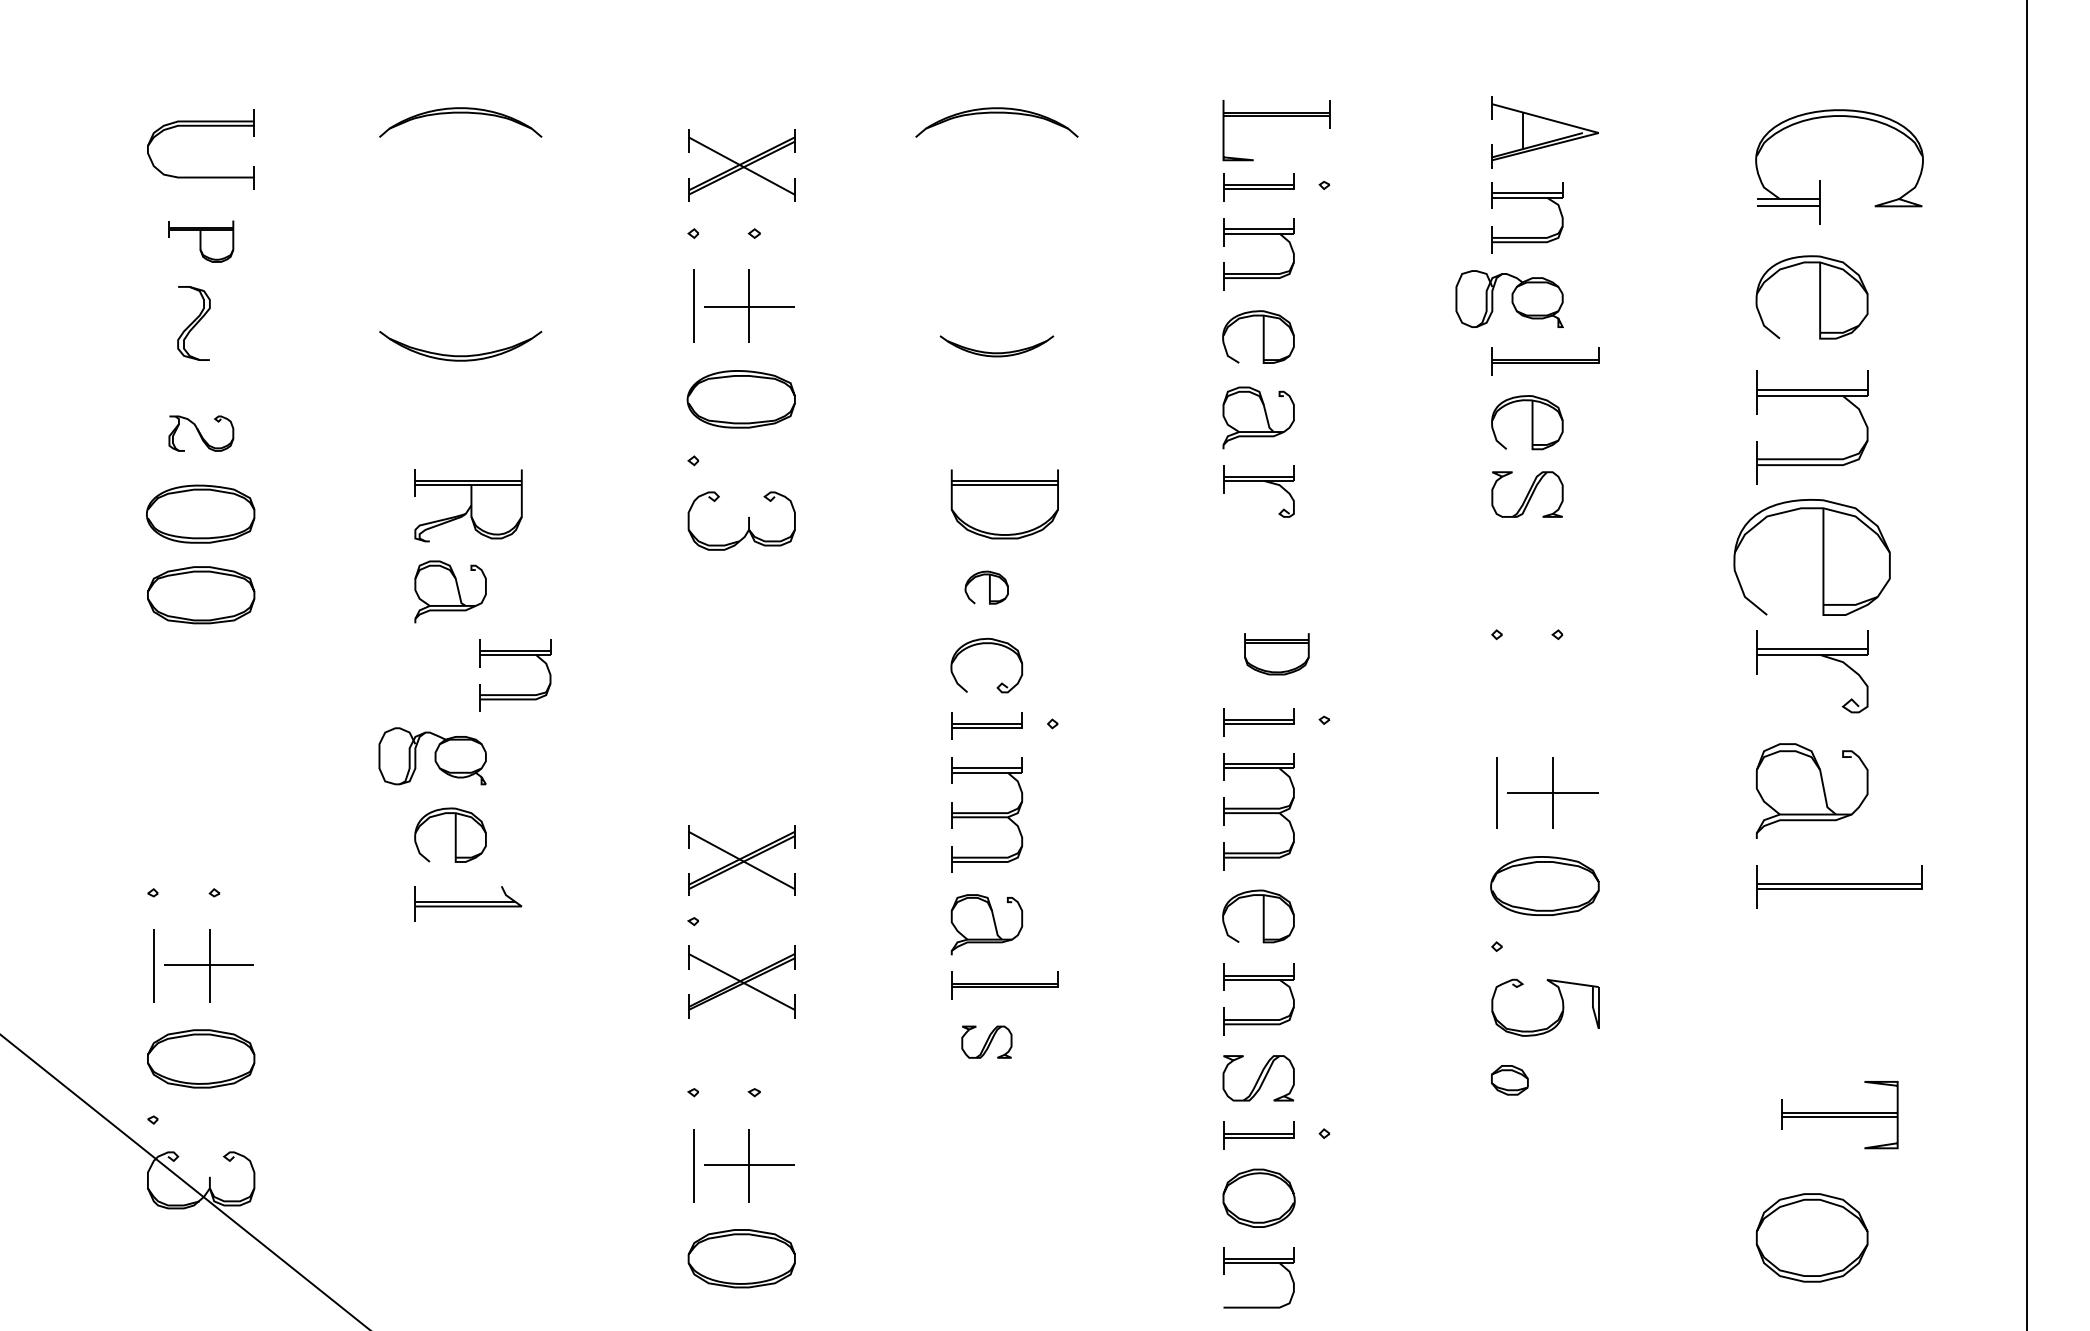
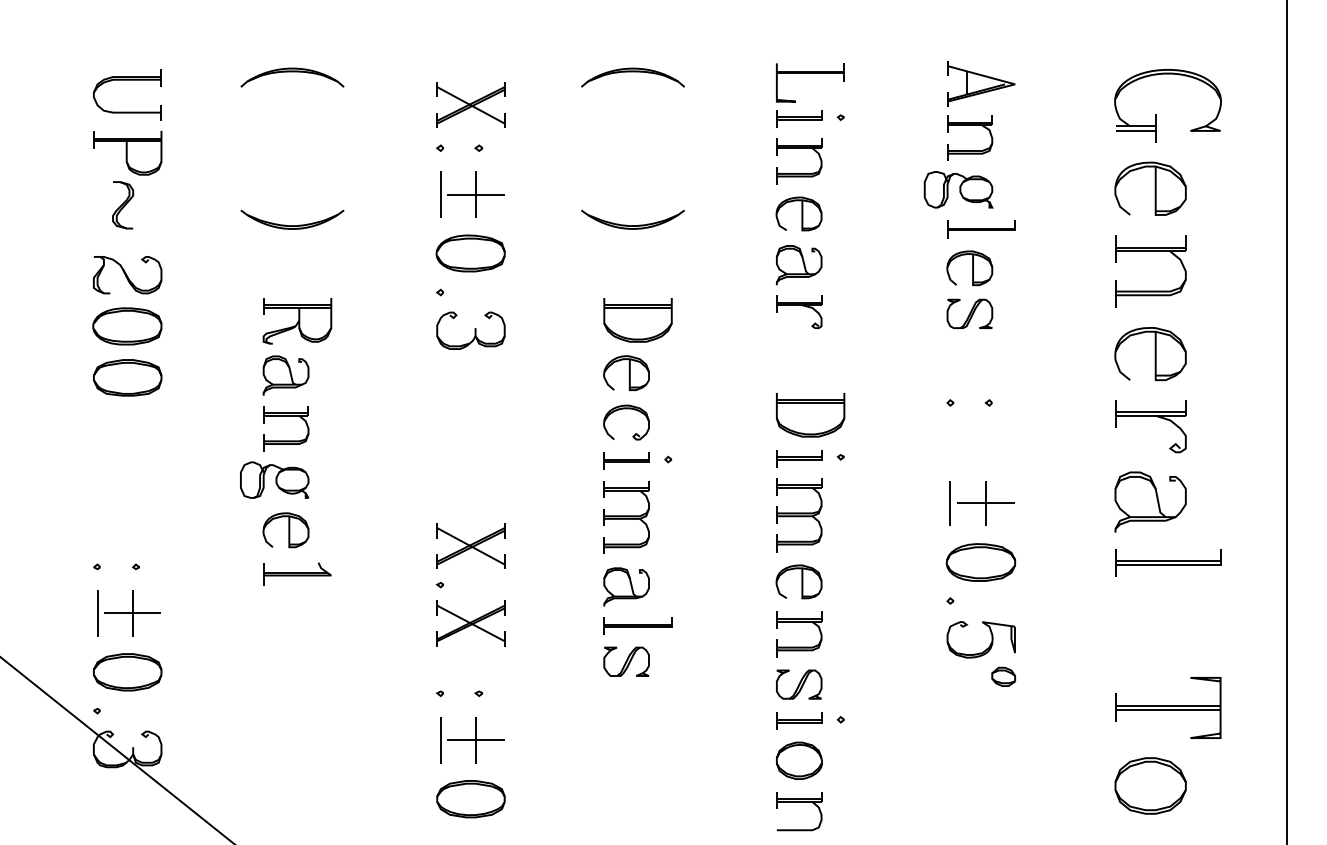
part: (200, 241) -> (127, 153), size x1.67
part: (996, 345) -> (632, 219), size x1.43
part: (200, 434) -> (127, 275), size x1.67
part: (1811, 558) -> (1150, 354), size x0.71
part: (986, 586) -> (626, 372), size x1.67
part: (1276, 654) -> (810, 415), size x1.67
part: (515, 656) -> (286, 416), moved
part: (986, 1041) -> (626, 661), size x1.43
part: (1509, 1079) -> (1003, 676), moved
part: (1840, 1114) -> (1168, 707), size x1.43

